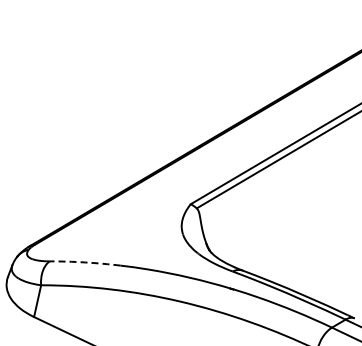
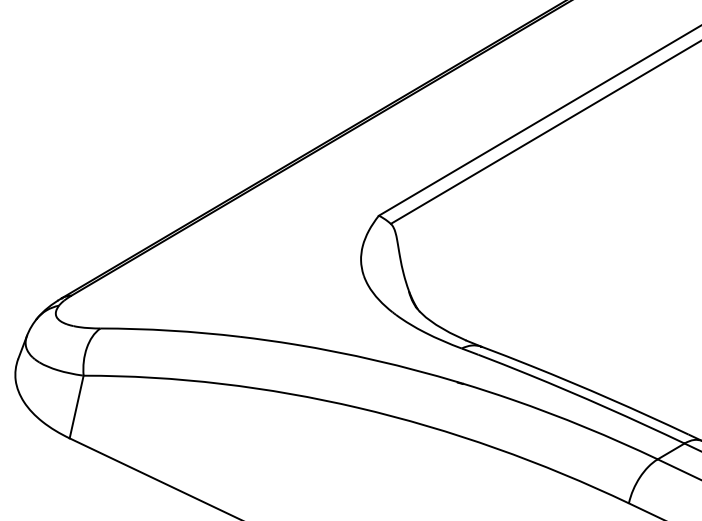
arc: (85, 262) -> (171, 330), dashed -> solid

